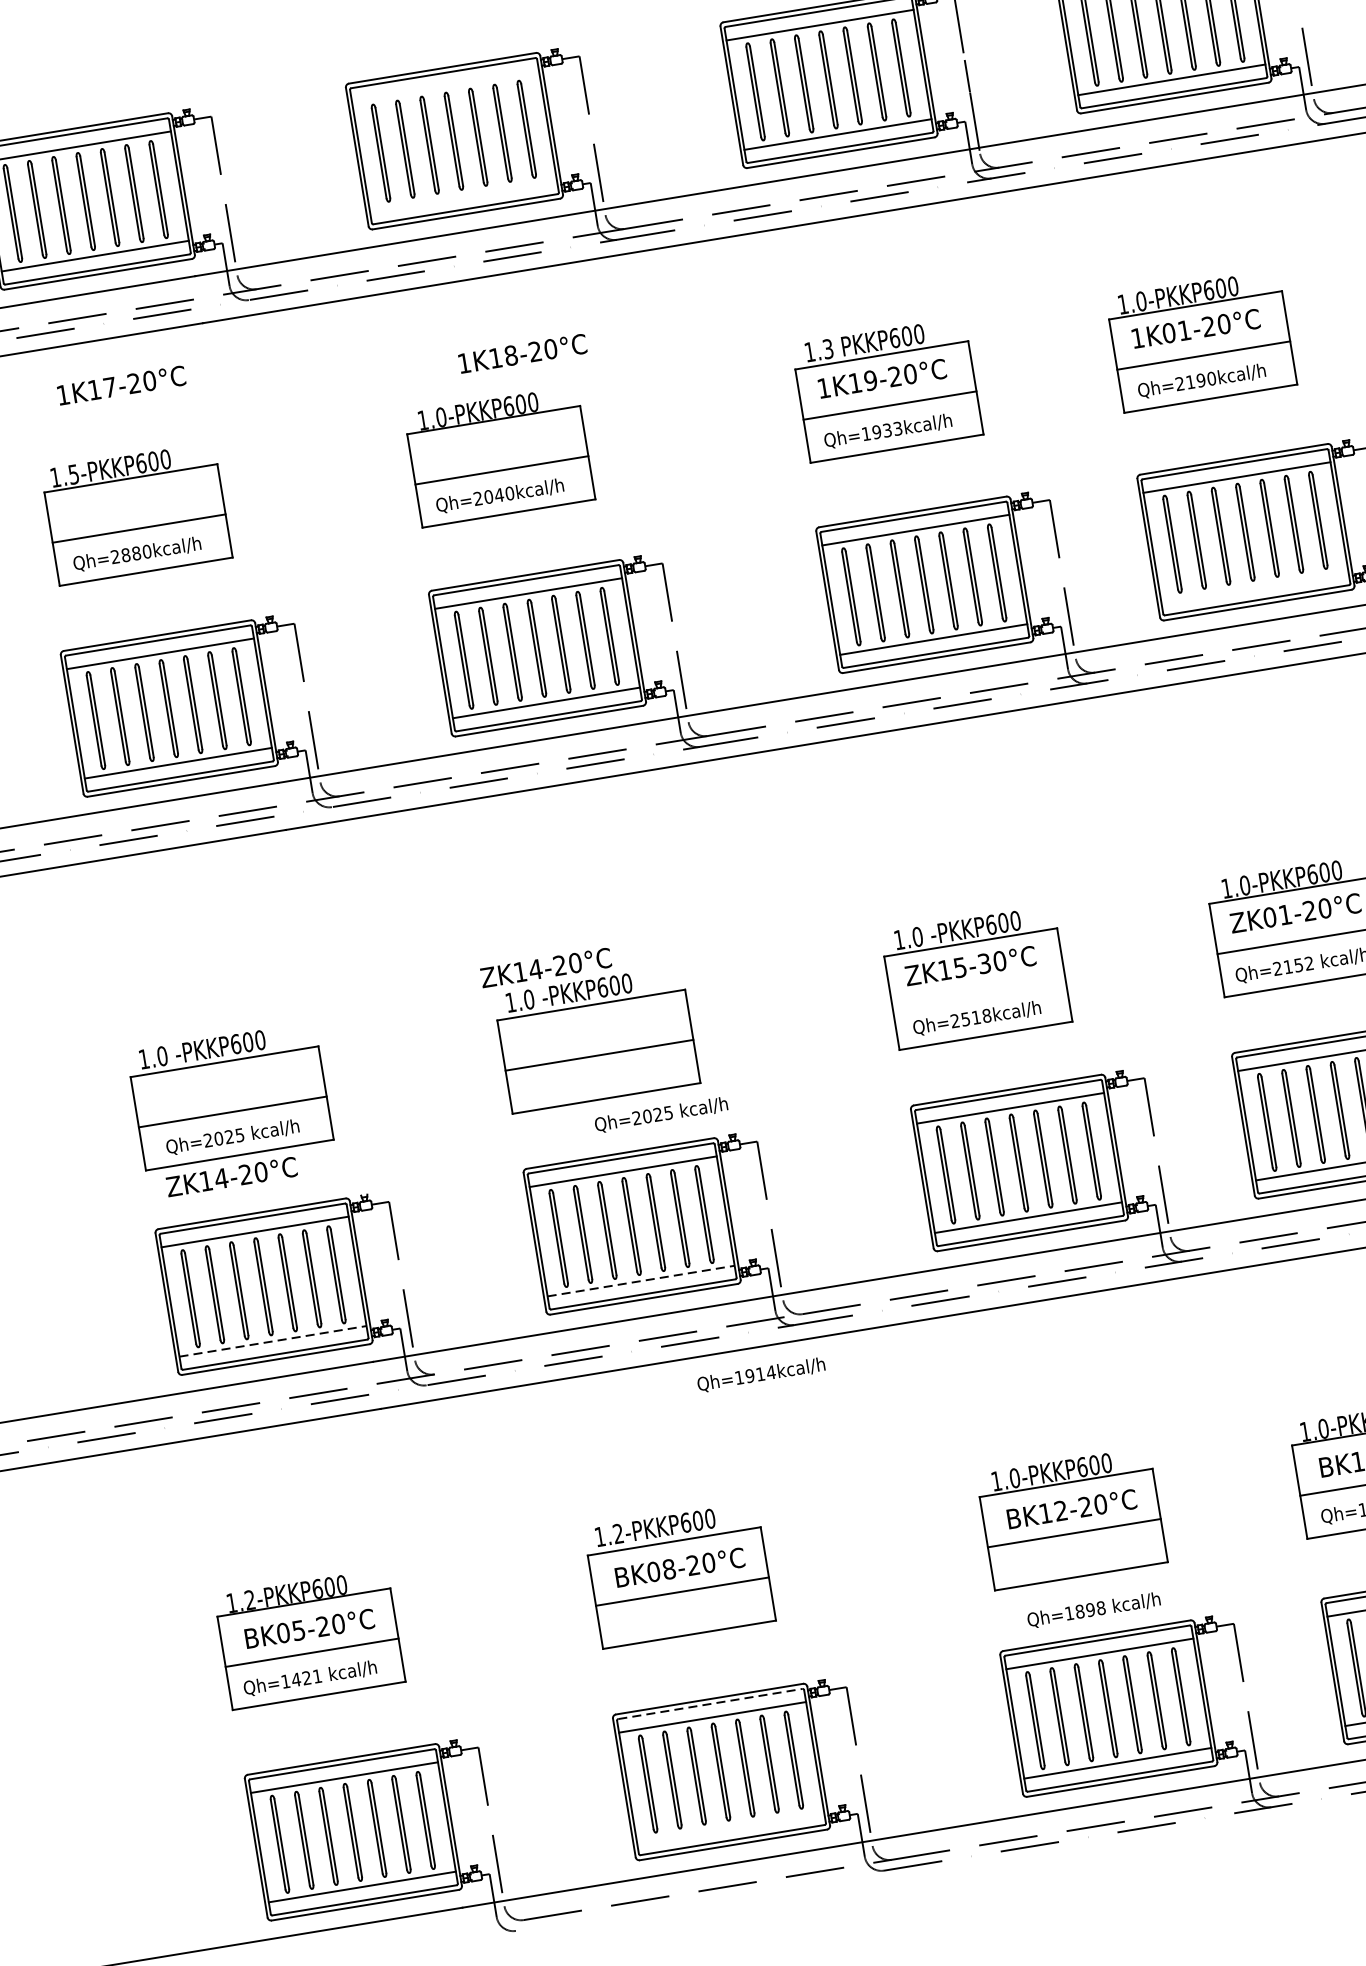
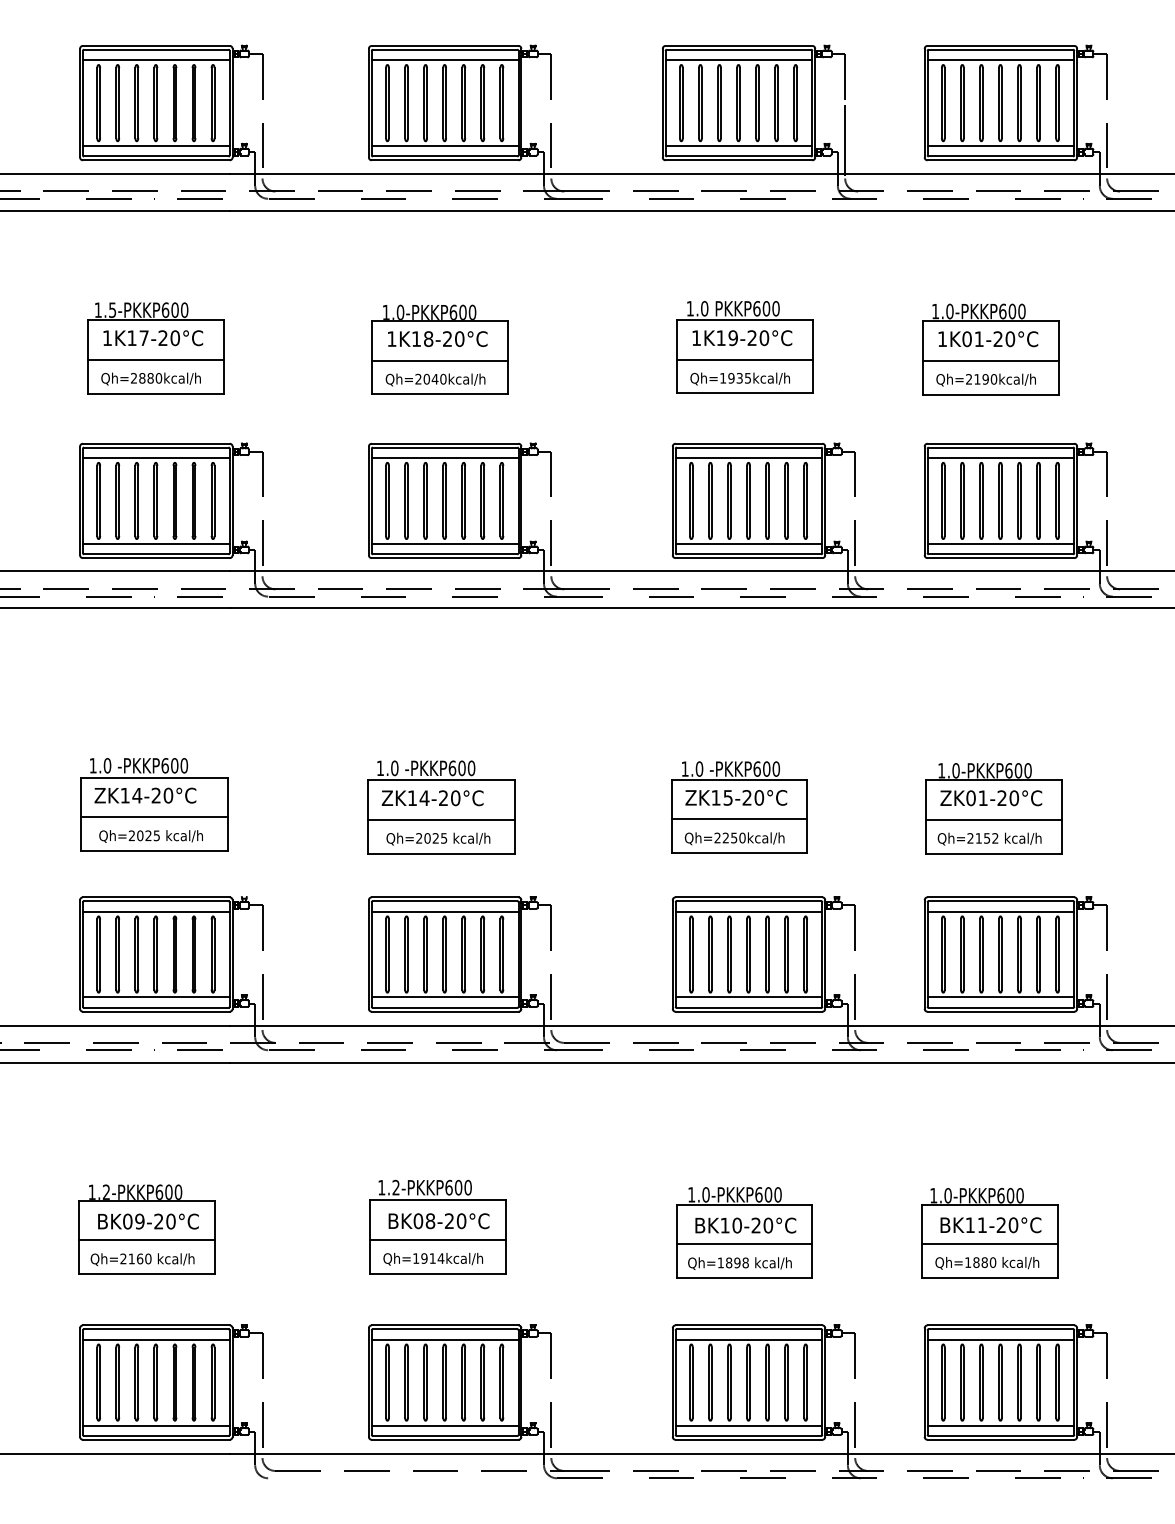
line: (444, 86) -> (444, 60), added
line: (462, 196) -> (444, 146), added
text: (827, 348) -> (704, 308), 1.3 -> 1.0
text: (522, 353) -> (437, 338), moved
text: (122, 385) -> (153, 338), moved
text: (897, 427) -> (747, 377), Qh=1933kcal/h -> Qh=1935kcal/h
line: (1254, 586) -> (1000, 543), added
text: (983, 963) -> (746, 797), ZK15-30°C -> ZK15-20°C
text: (545, 968) -> (432, 798), moved
line: (979, 992) -> (739, 819), added
text: (975, 1017) -> (733, 837), Qh=2518kcal/h -> Qh=2250kcal/h
text: (661, 1114) -> (438, 838), moved
text: (231, 1176) -> (145, 795), moved
line: (641, 1281) -> (445, 997), dashed -> solid
line: (273, 1341) -> (156, 997), dashed -> solid
text: (760, 1374) -> (432, 1258), moved
text: (1060, 1510) -> (736, 1225), BK12-20°C -> BK10-20°C
text: (1093, 1610) -> (739, 1263), moved
text: (298, 1630) -> (139, 1221), BK05-20°C -> BK09-20°C
text: (300, 1678) -> (135, 1258), Qh=1421 -> Qh=2160
line: (710, 1704) -> (445, 1329), dashed -> solid
line: (729, 1826) -> (444, 1425), added

